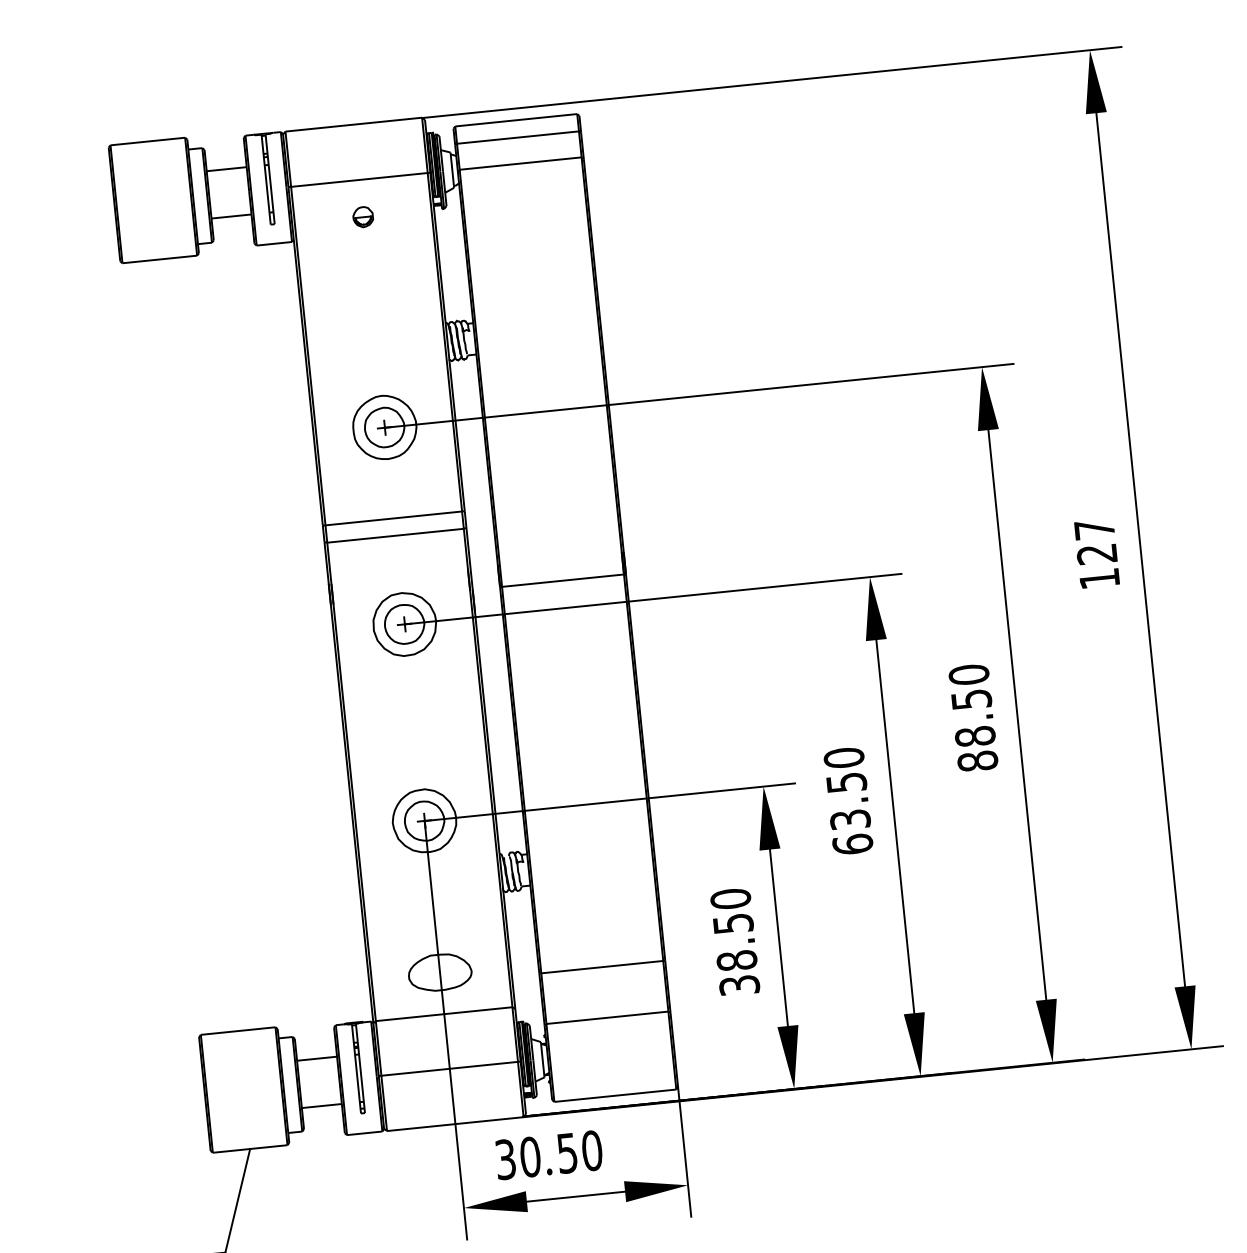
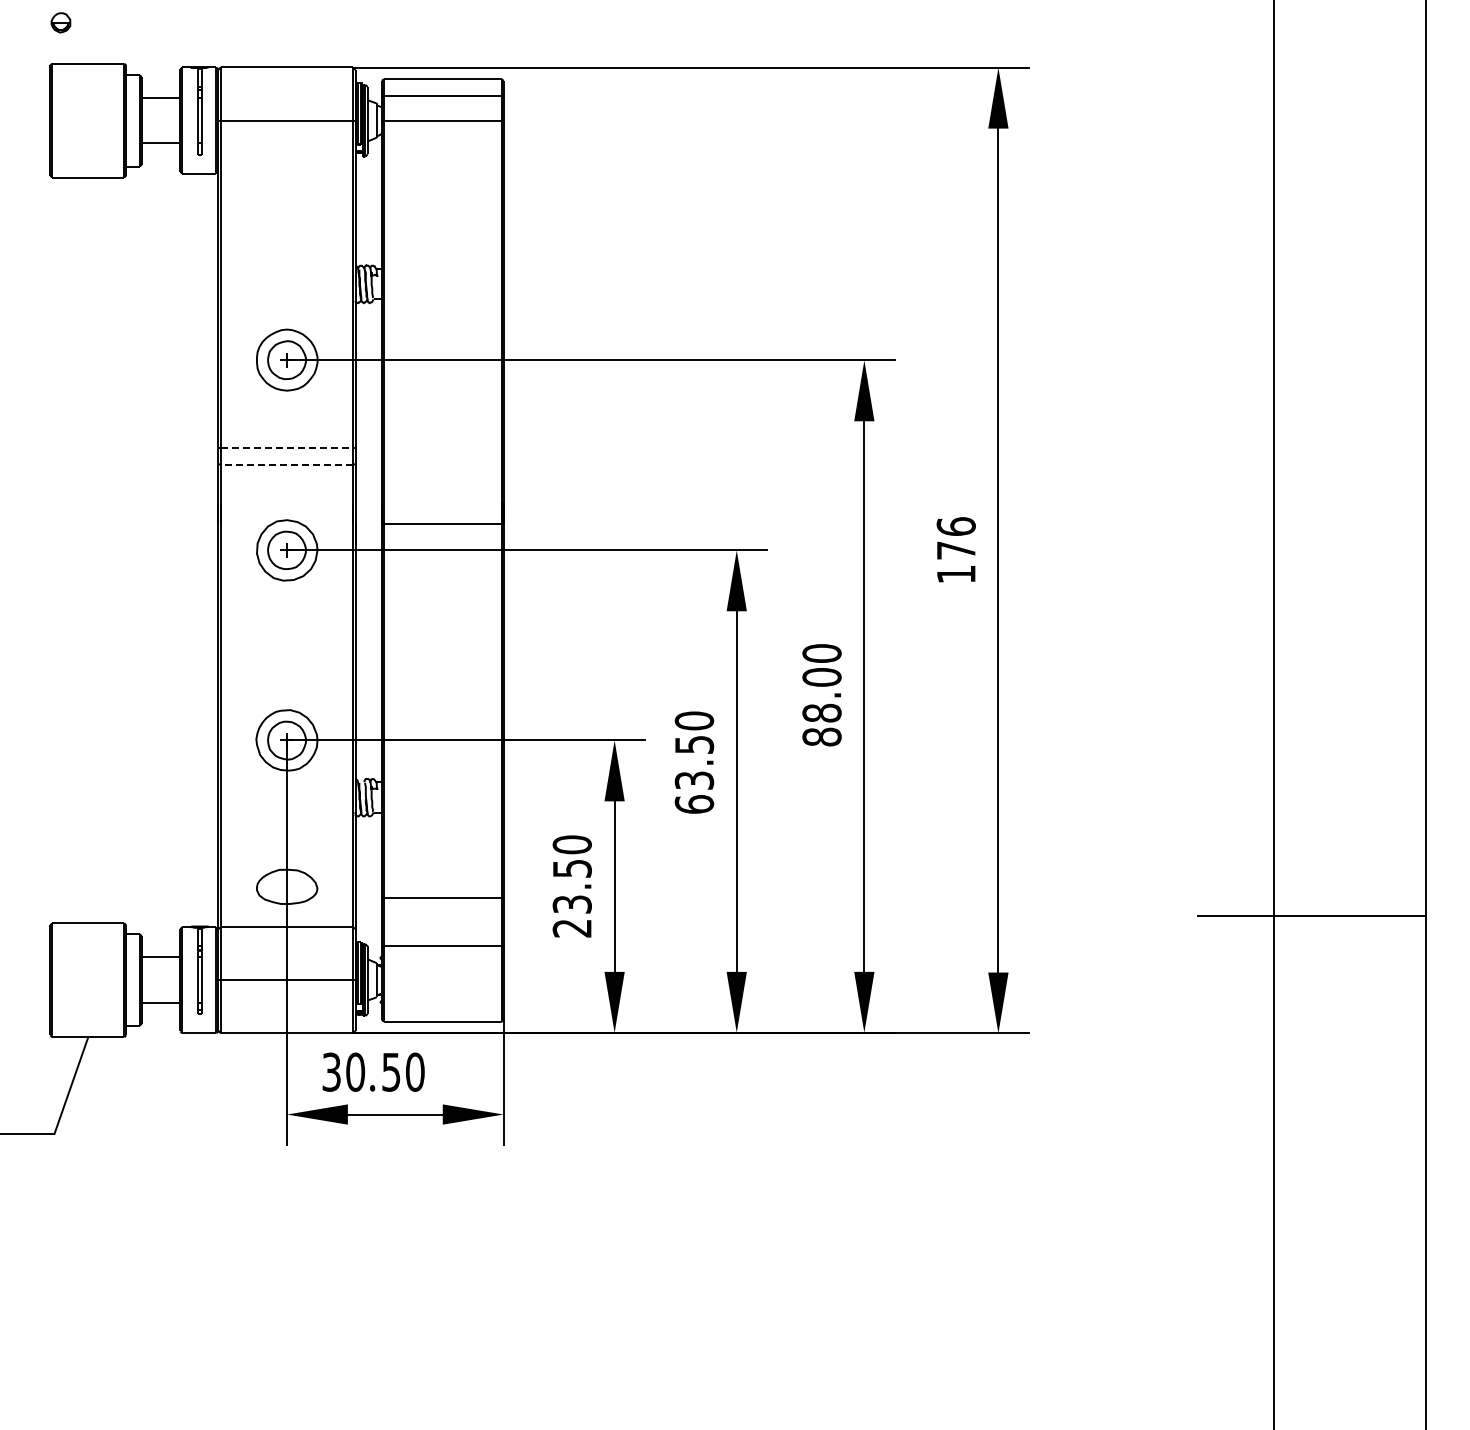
part: (362, 216) -> (60, 22), moved
line: (394, 518) -> (287, 448), solid -> dashed
line: (395, 535) -> (286, 464), solid -> dashed
text: (1095, 541) -> (955, 538), 127 -> 176
text: (971, 699) -> (821, 677), 88.50 -> 88.00
text: (737, 973) -> (571, 916), 38.50 -> 23.50

